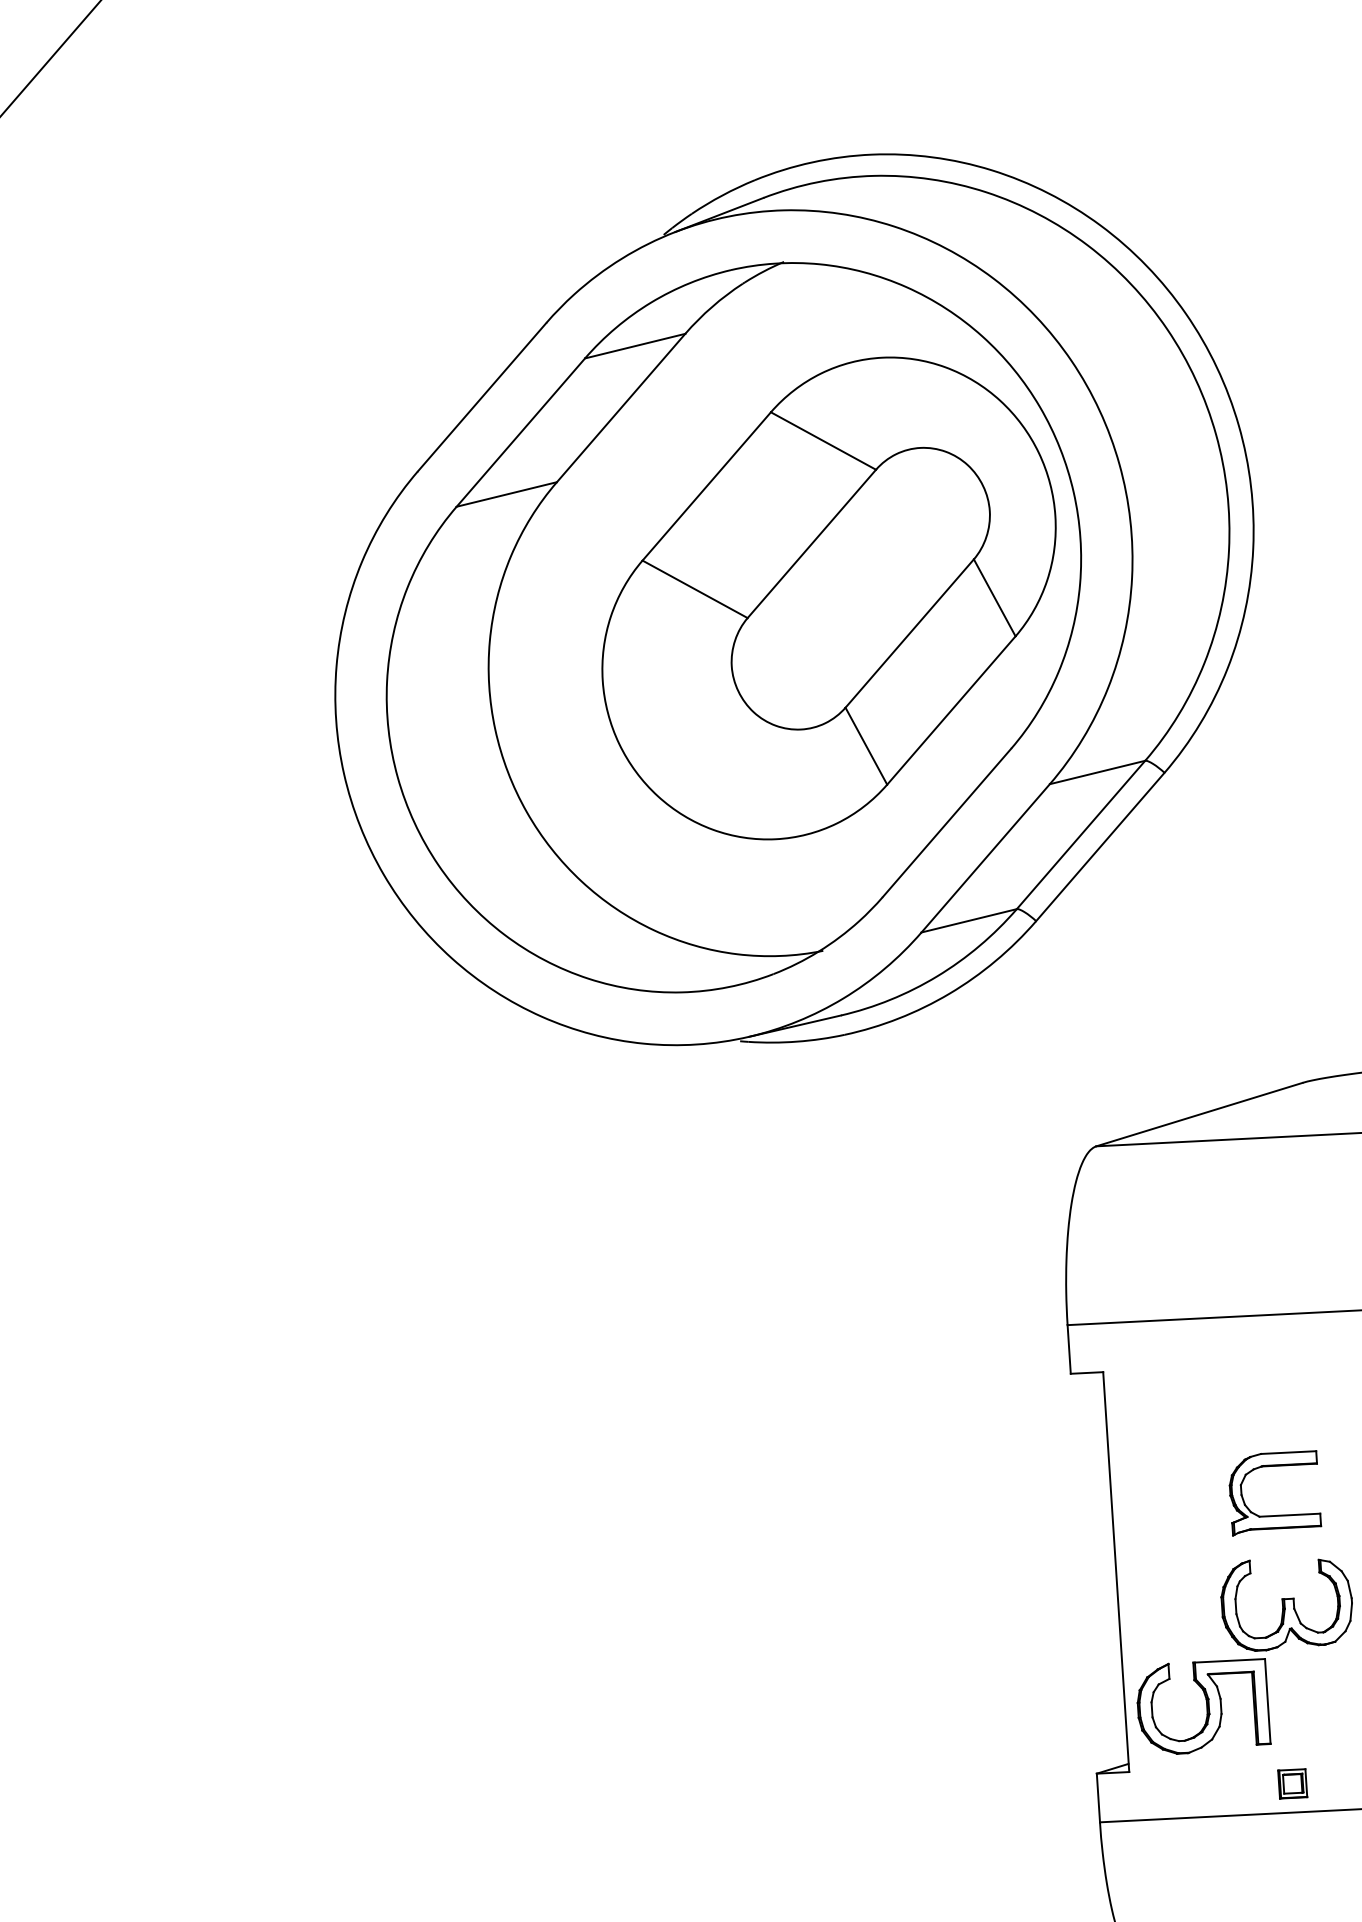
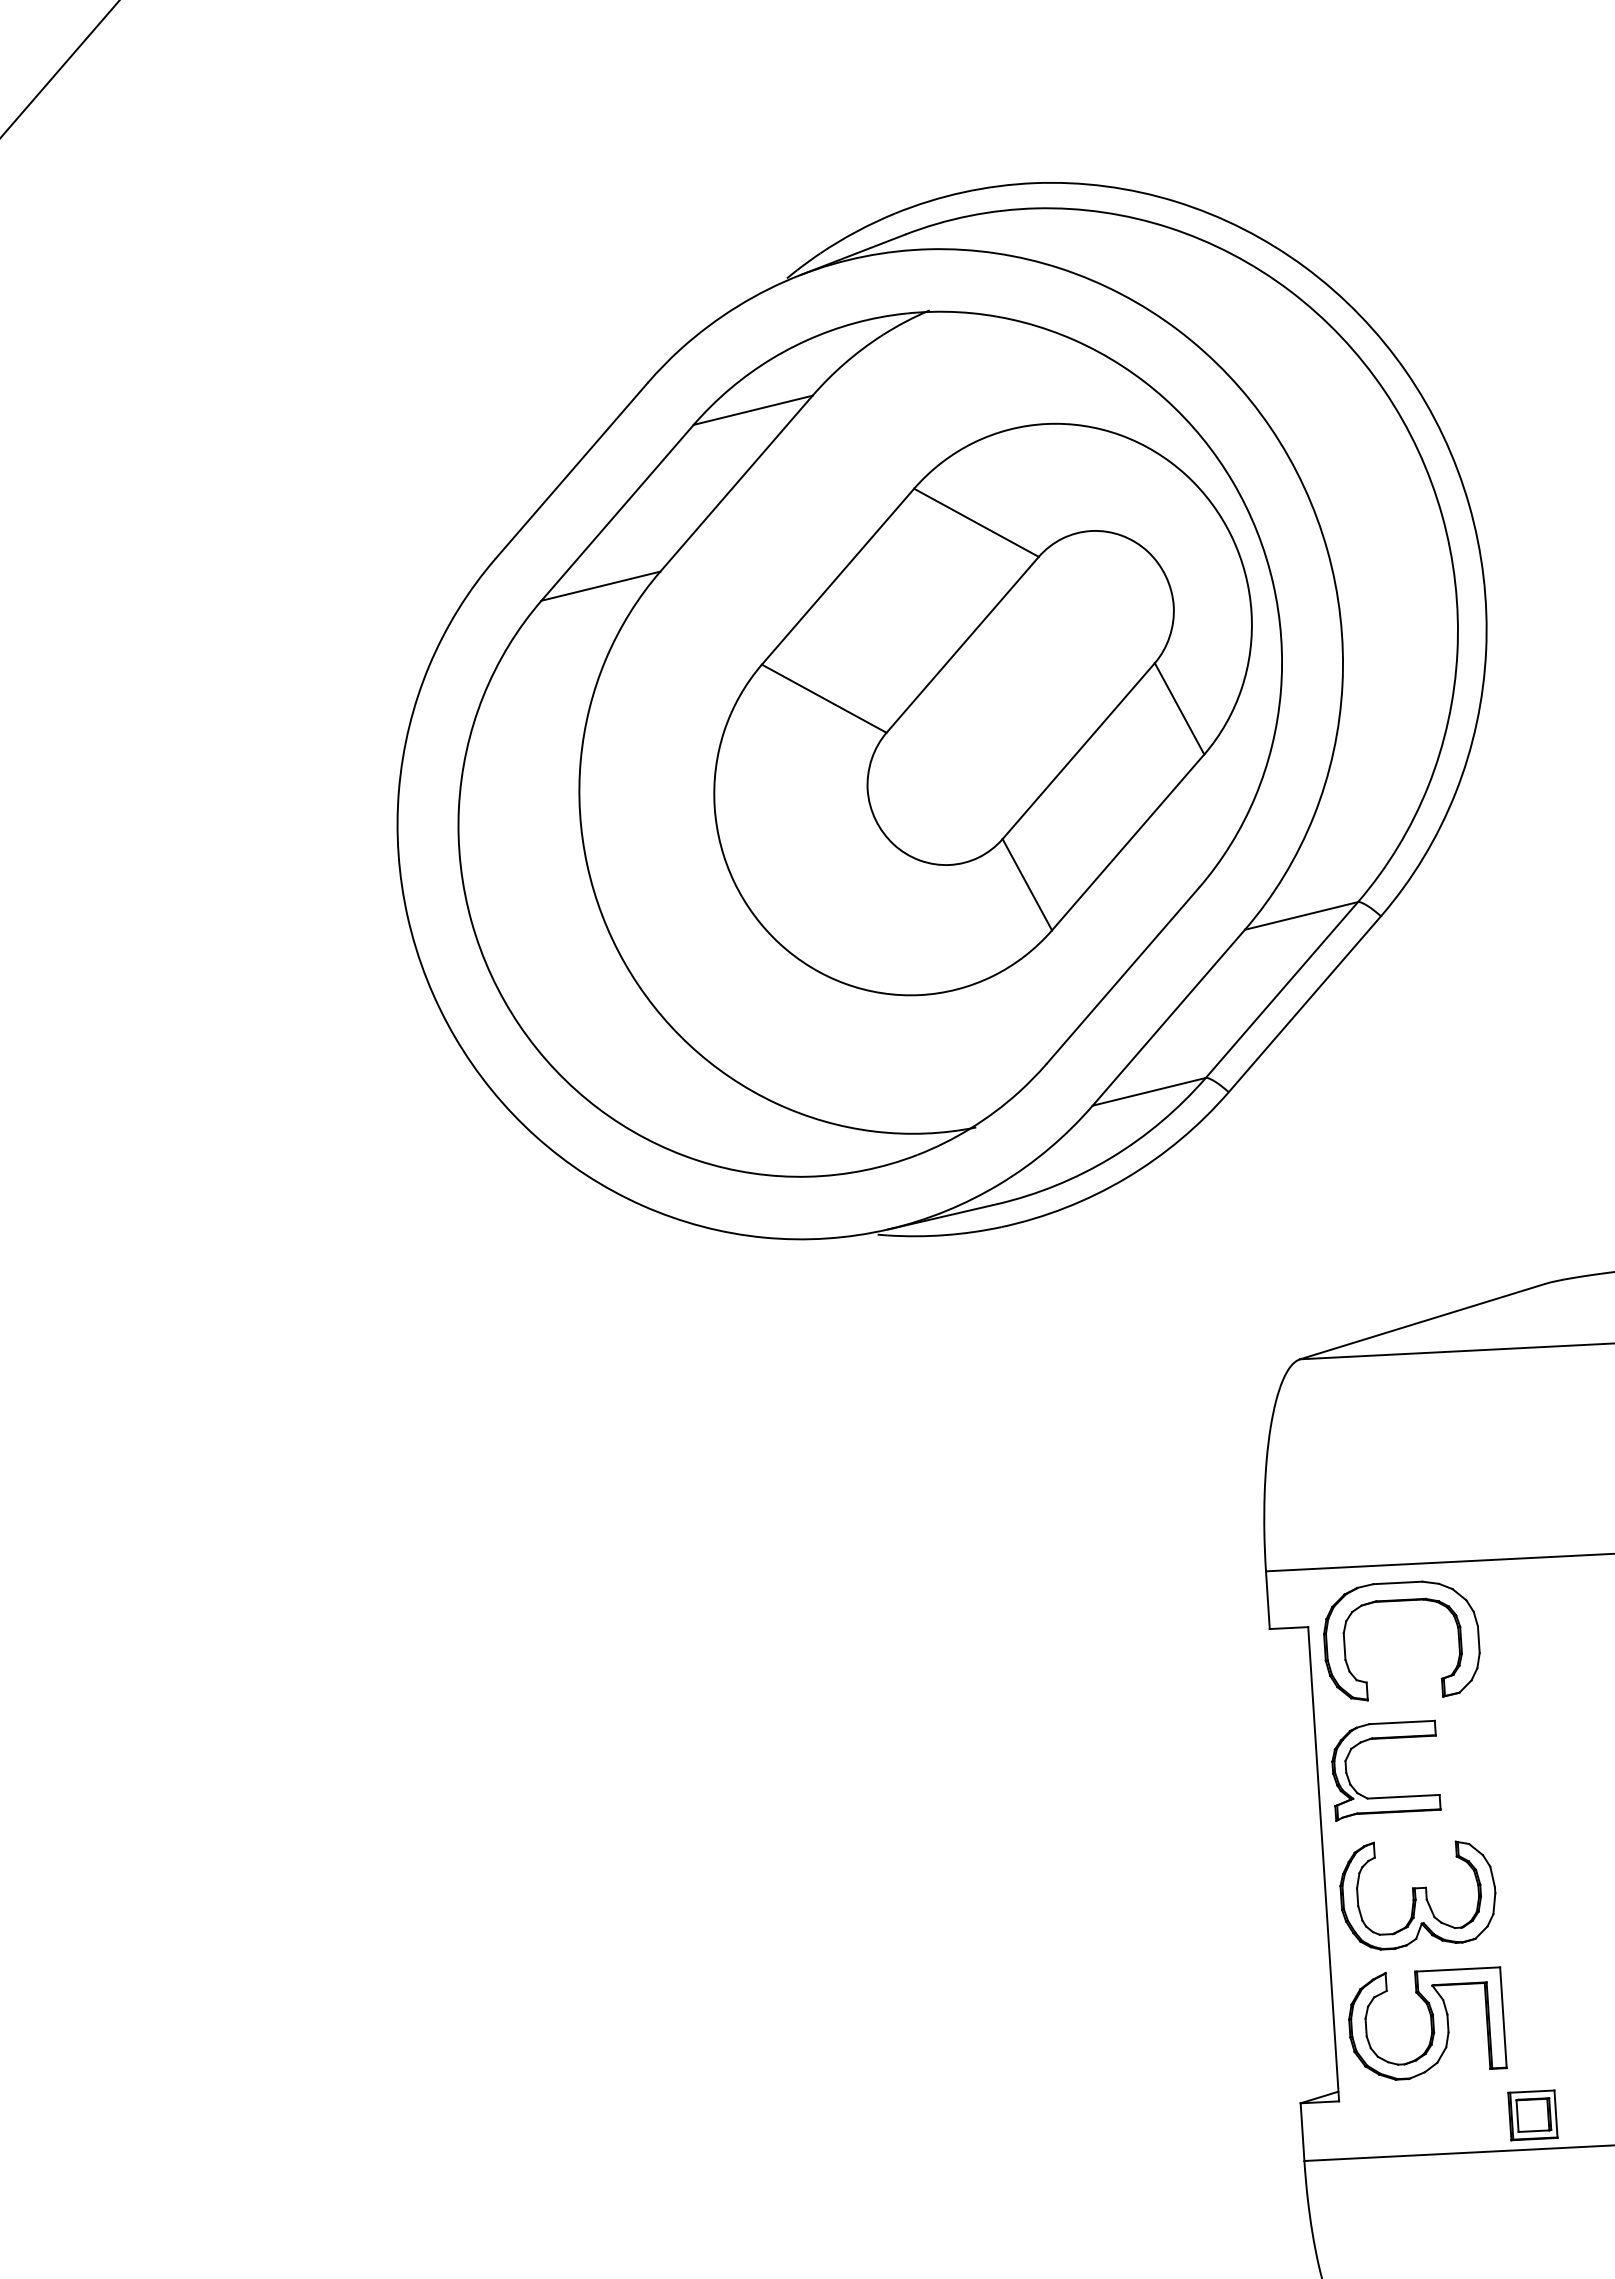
part: (1181, 1350) -> (1401, 1601), added
part: (1275, 1514) -> (1386, 1796), moved
part: (1286, 1605) -> (1417, 1895), moved
part: (1292, 1783) -> (1532, 2115), size x1.43

